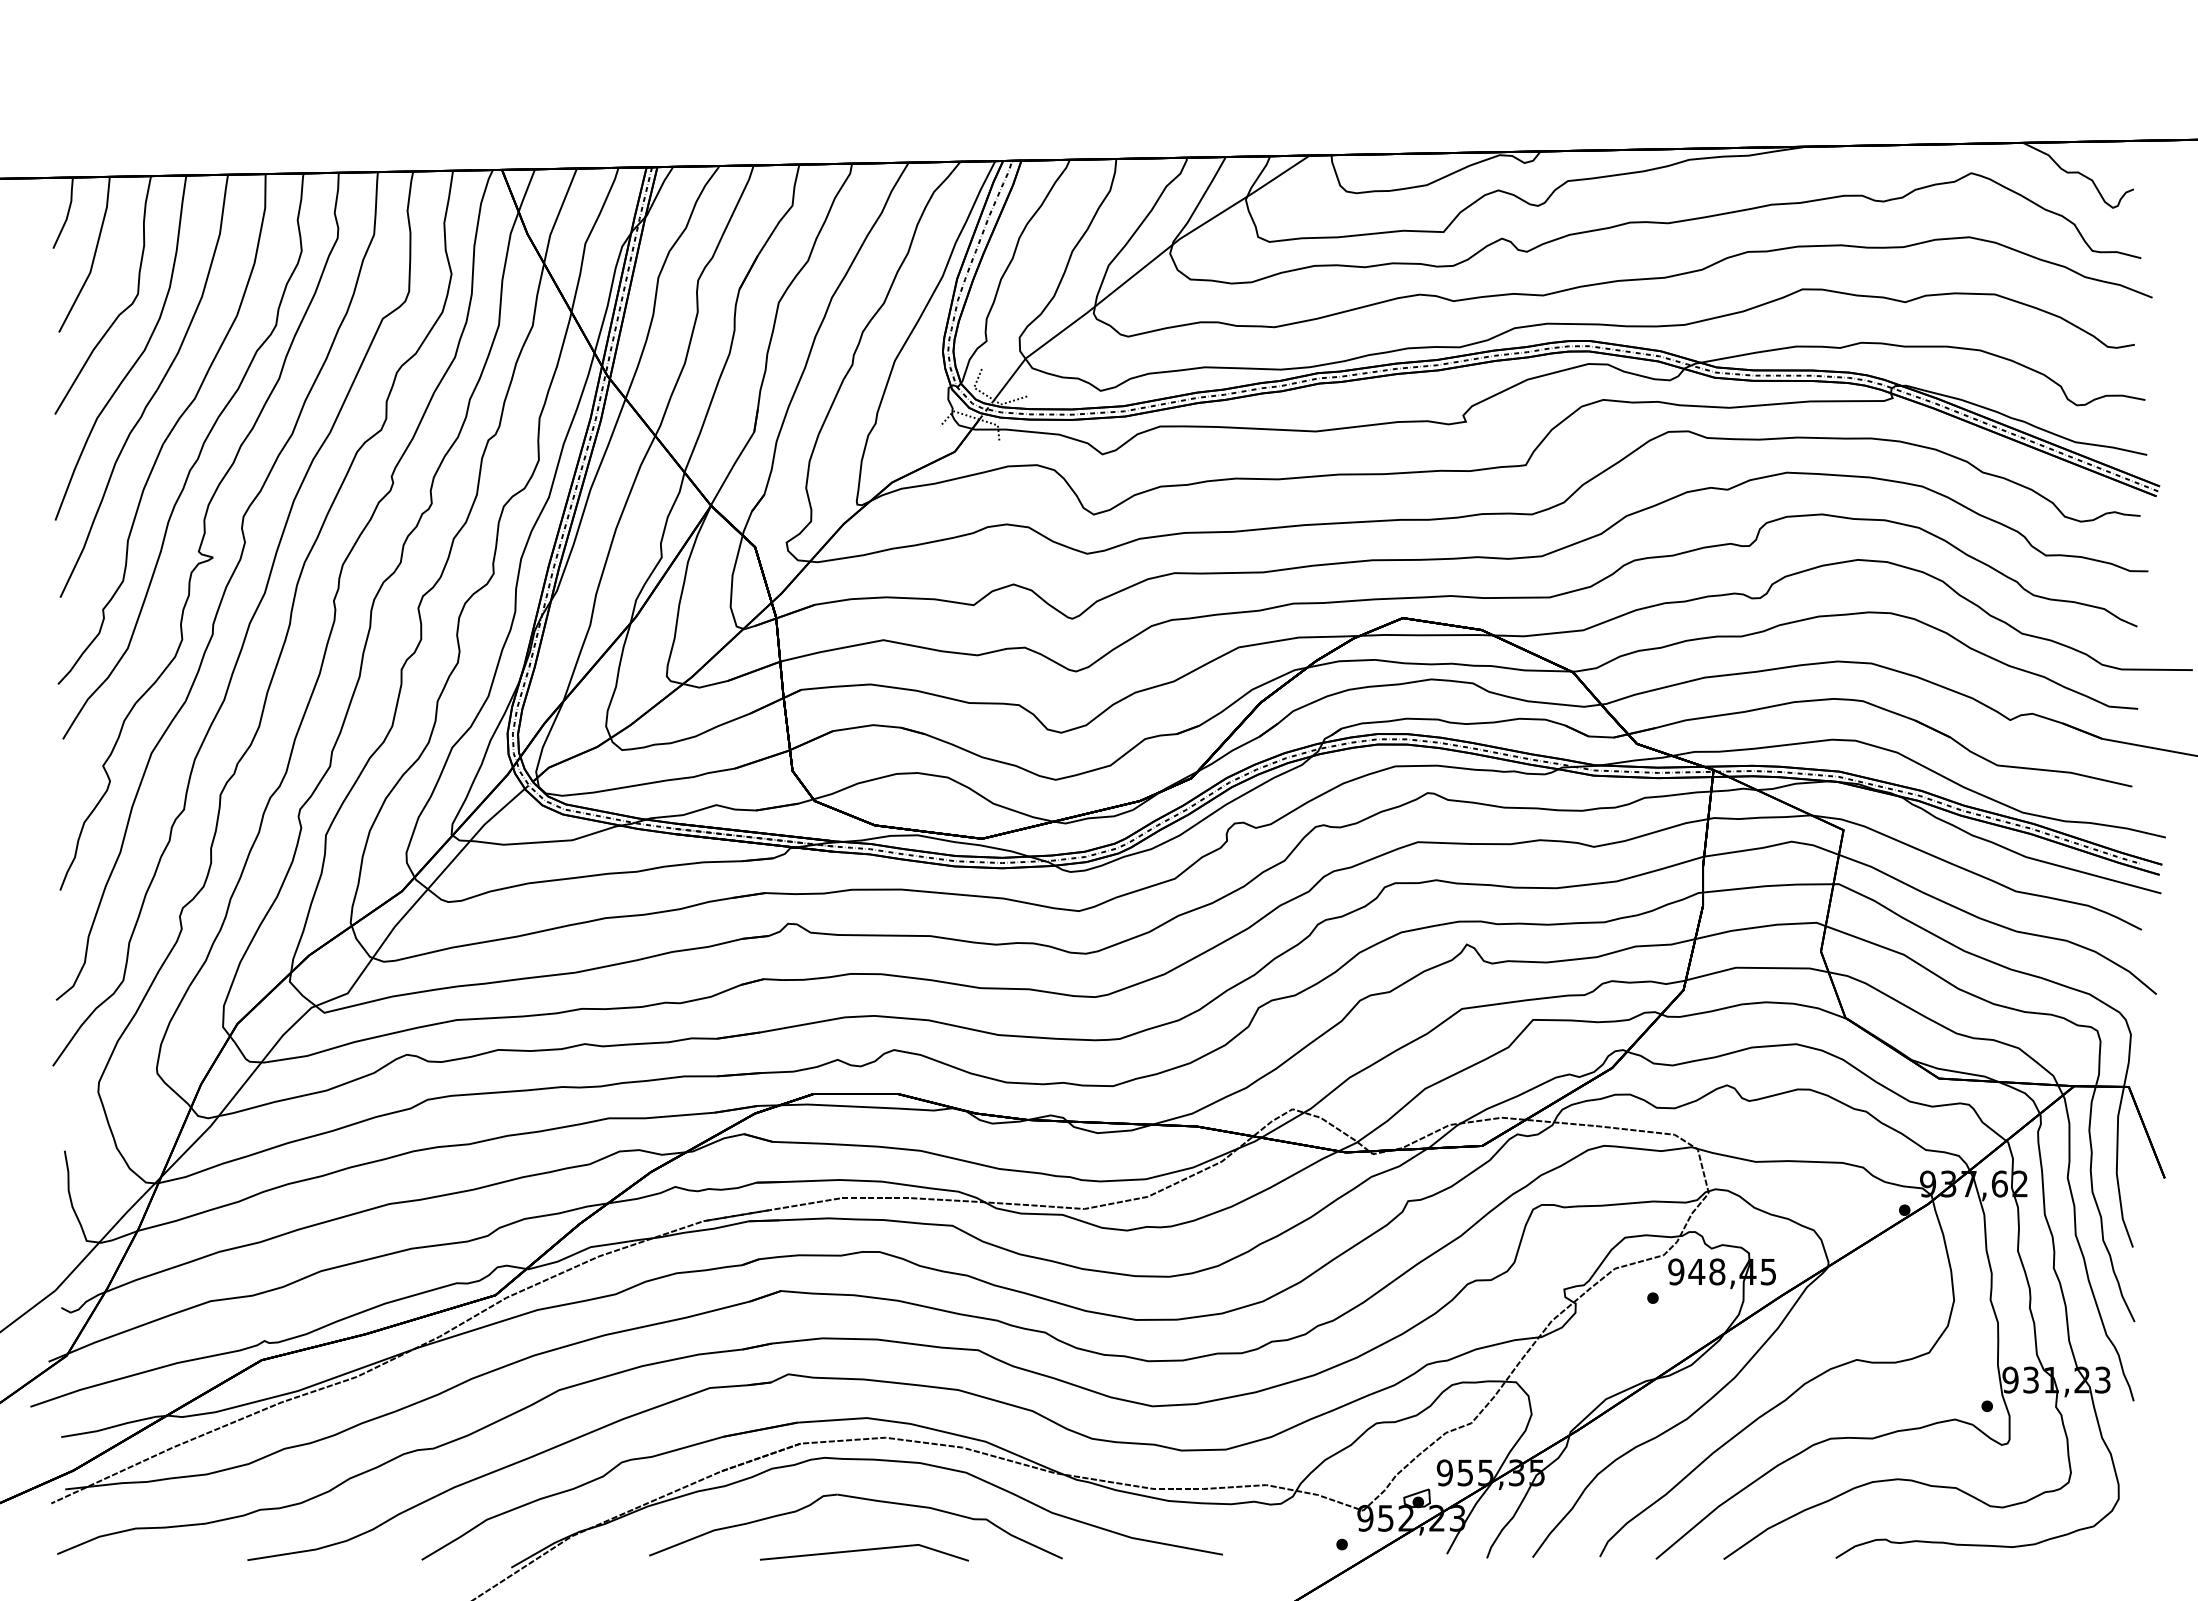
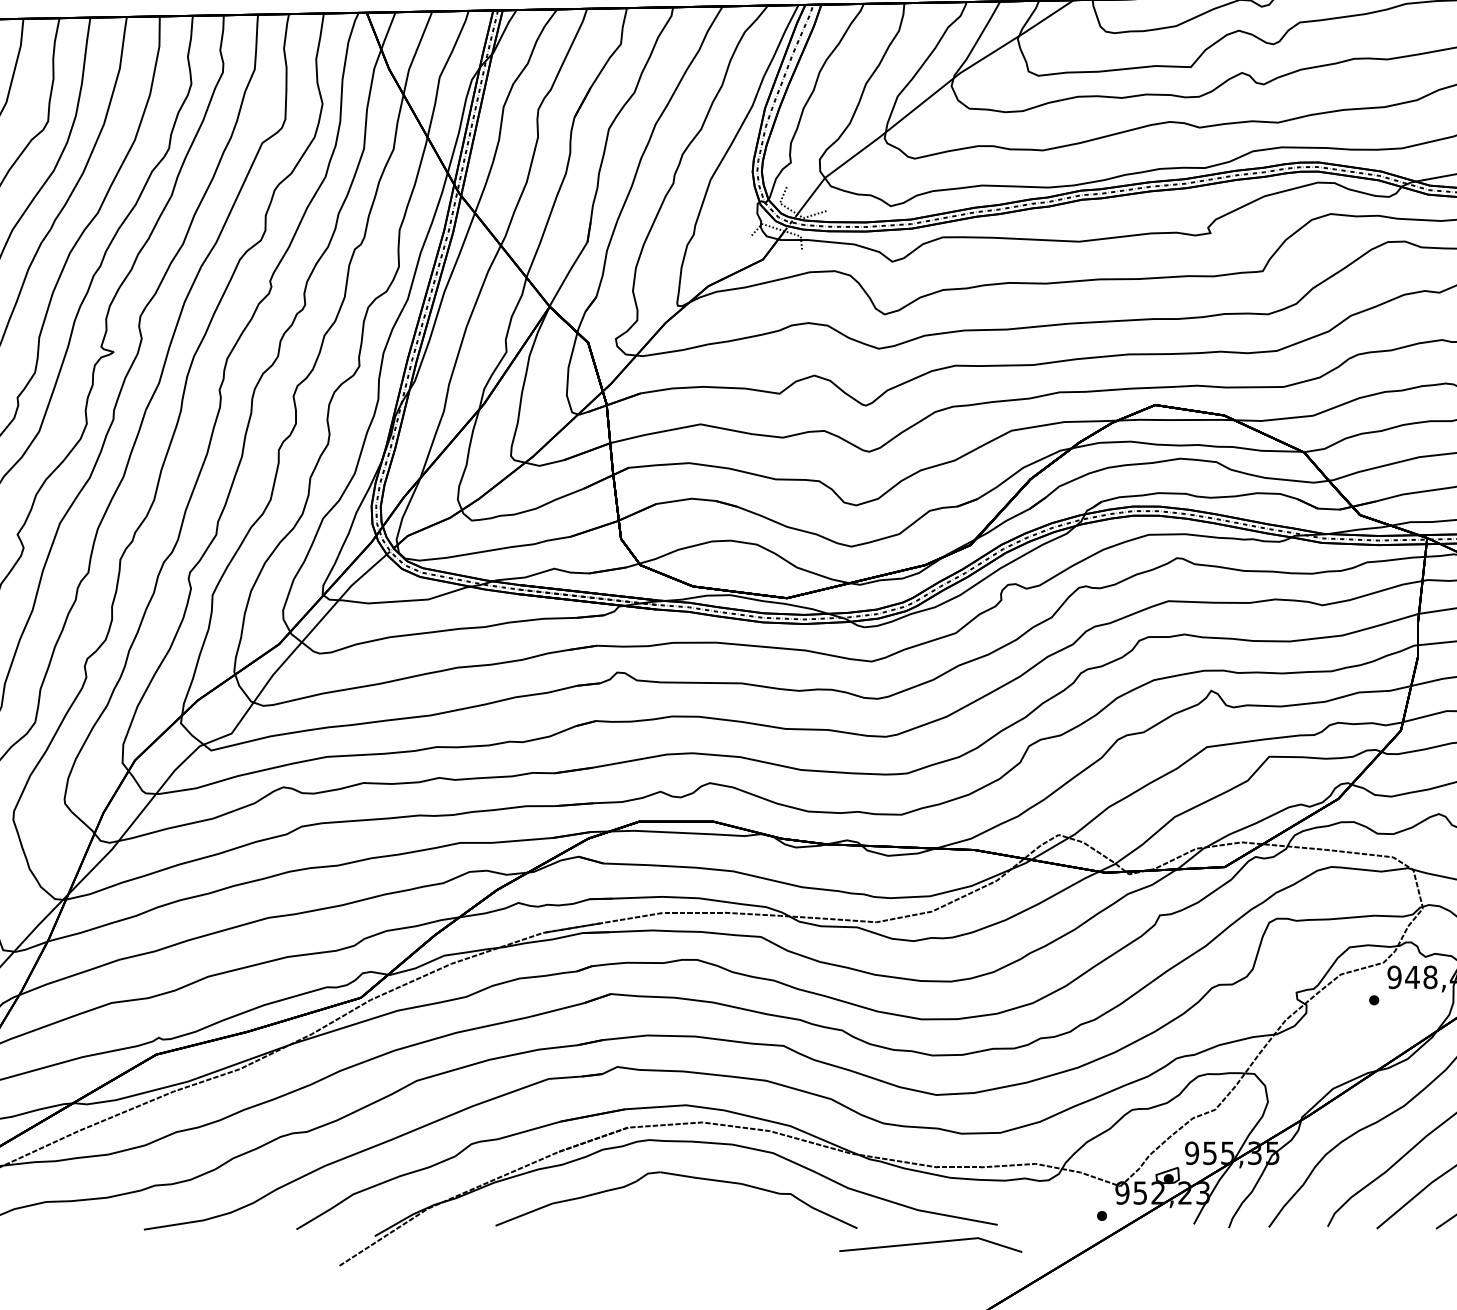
line: (864, 1550) -> (930, 1243), moved

